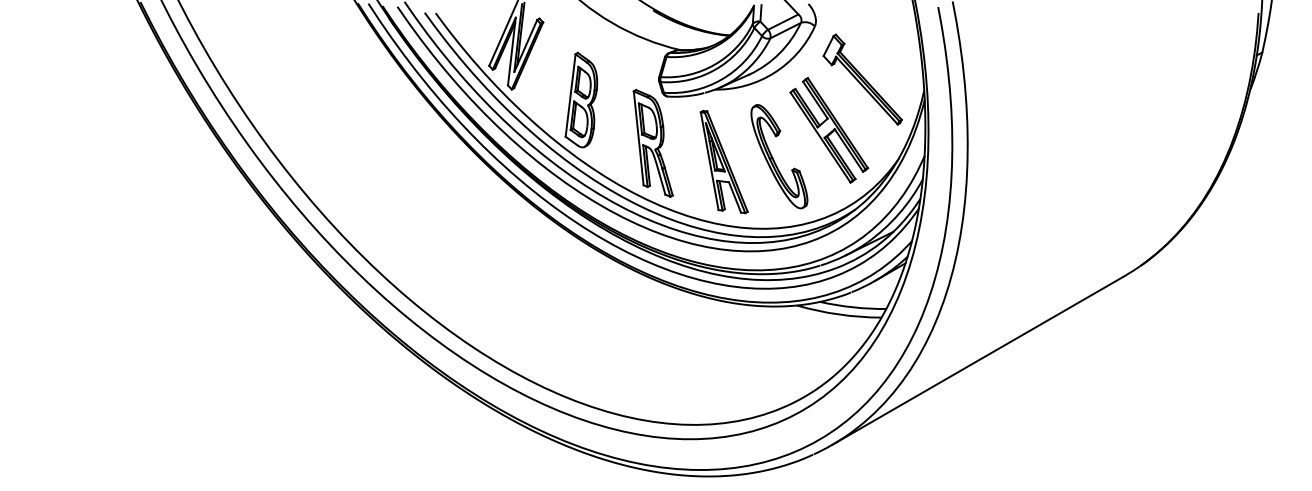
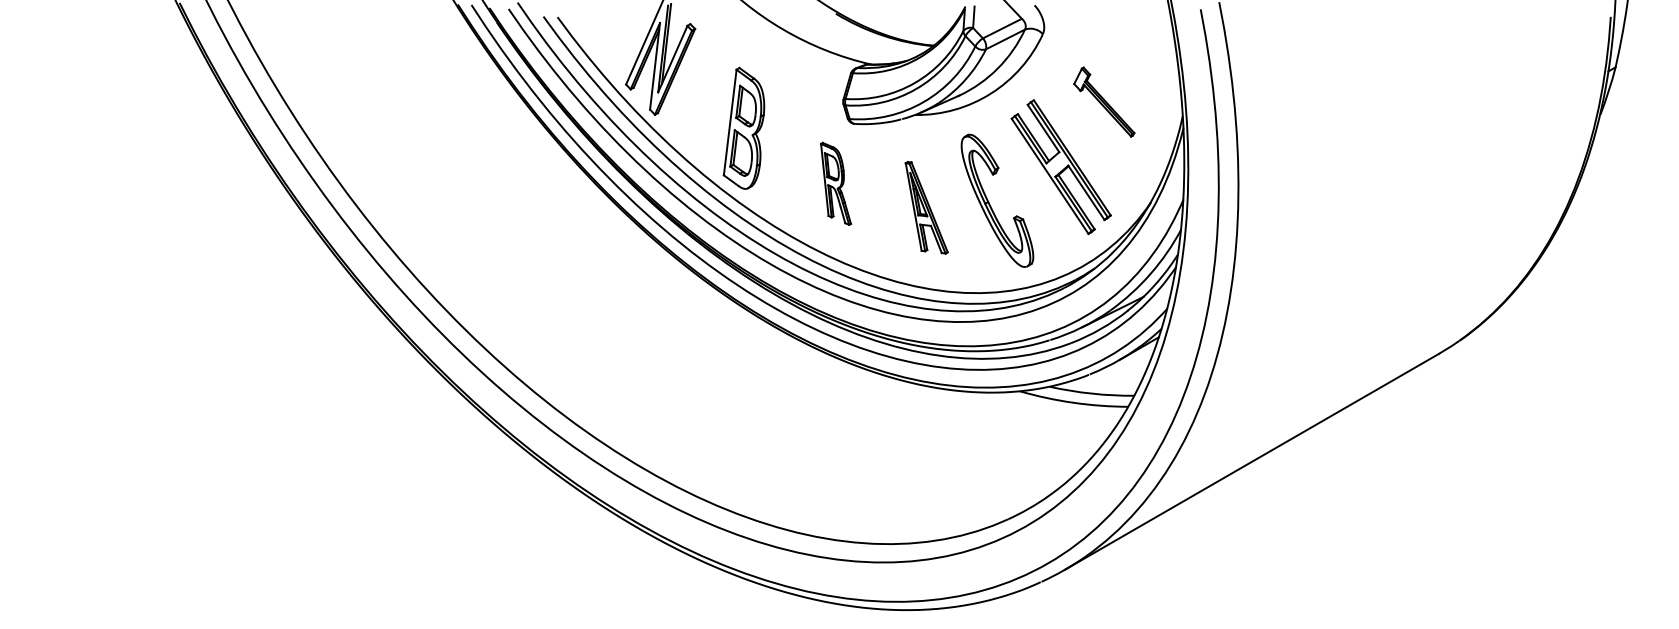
part: (863, 79) -> (1104, 101), size x0.6
part: (652, 143) -> (835, 183), size x0.6
part: (723, 161) -> (926, 207), size x0.7

